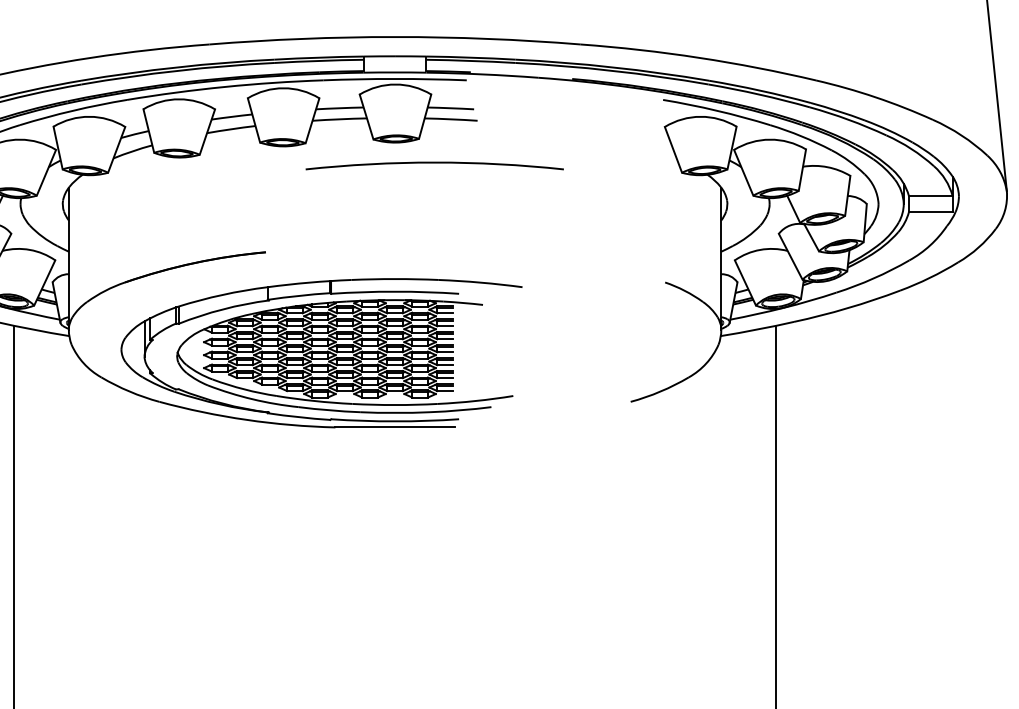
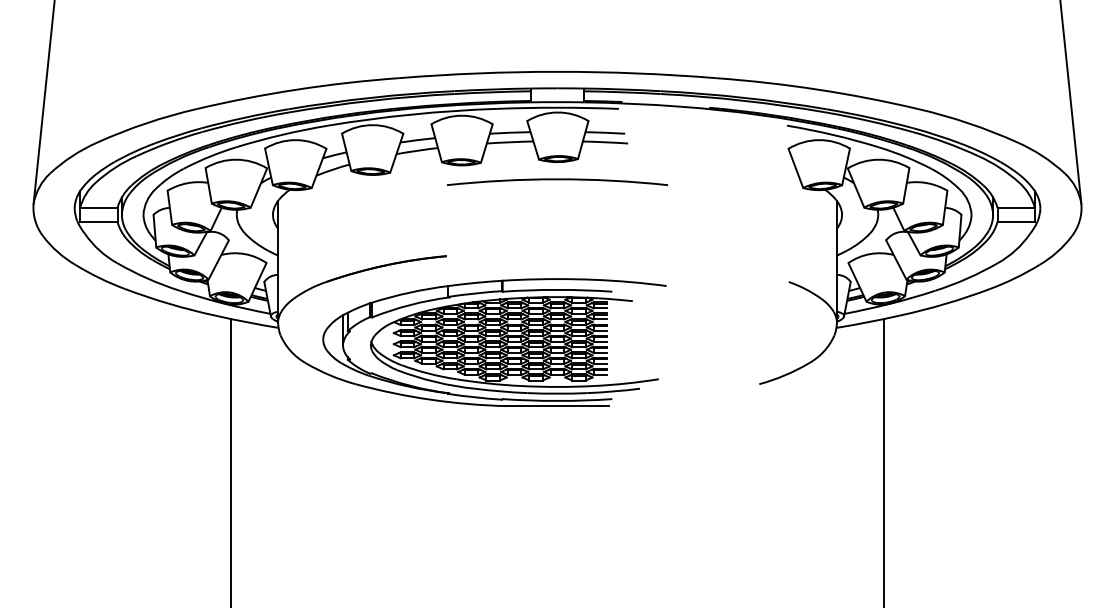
arc: (434, 163) -> (557, 180), moved

